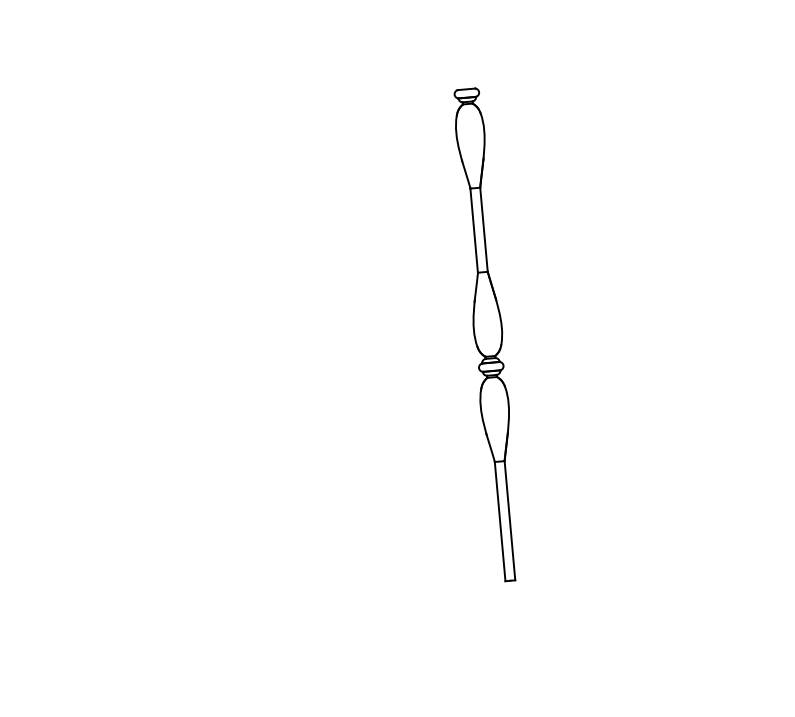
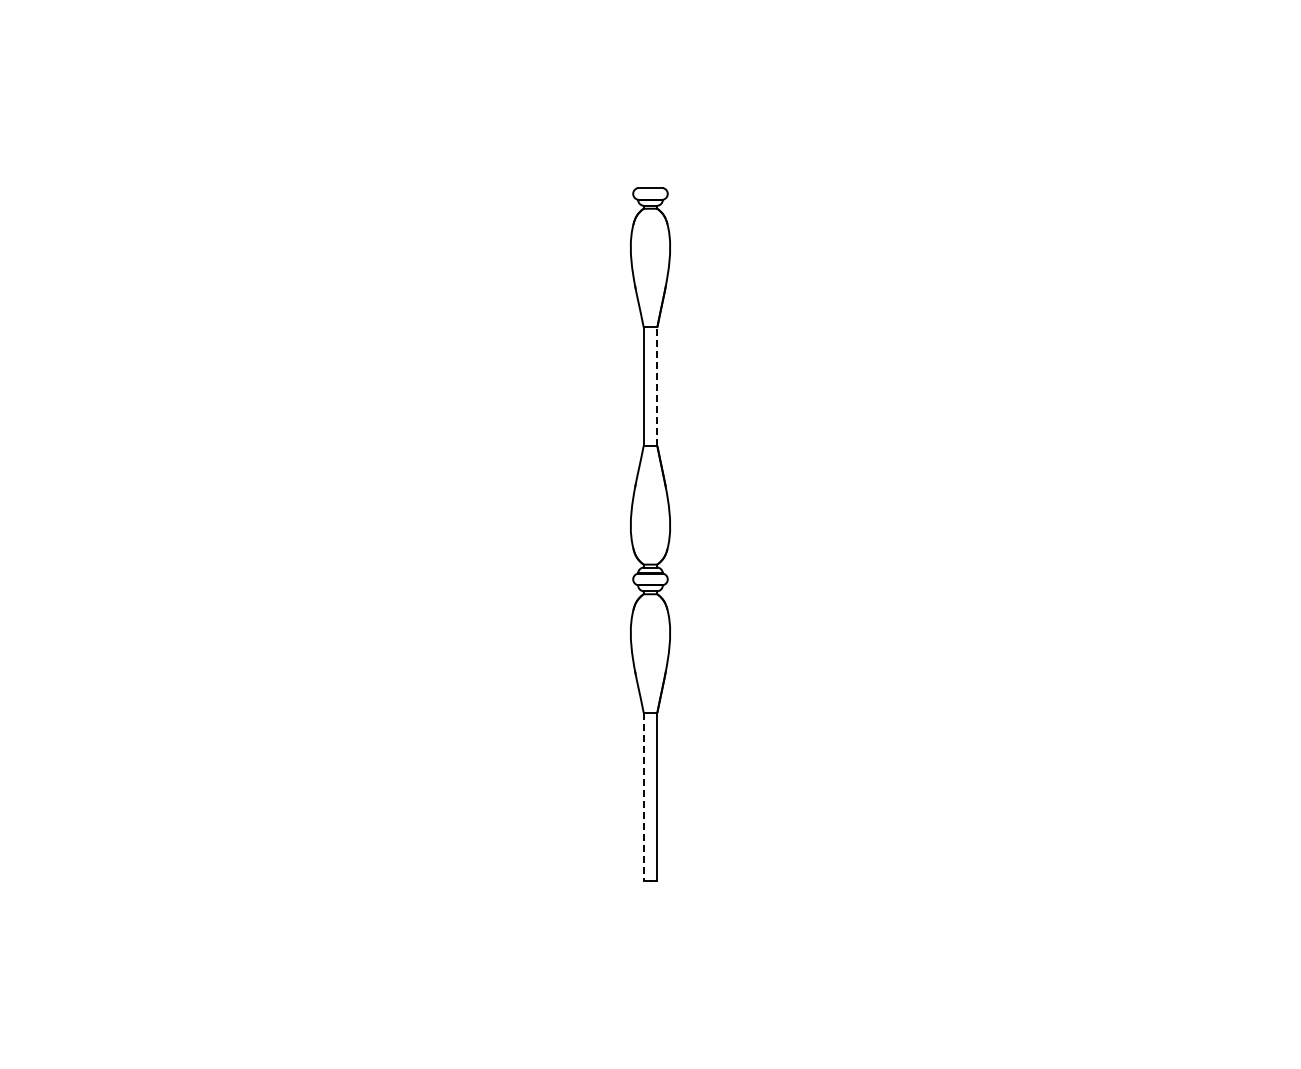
line: (484, 229) -> (657, 386), solid -> dashed
line: (500, 522) -> (643, 797), solid -> dashed

